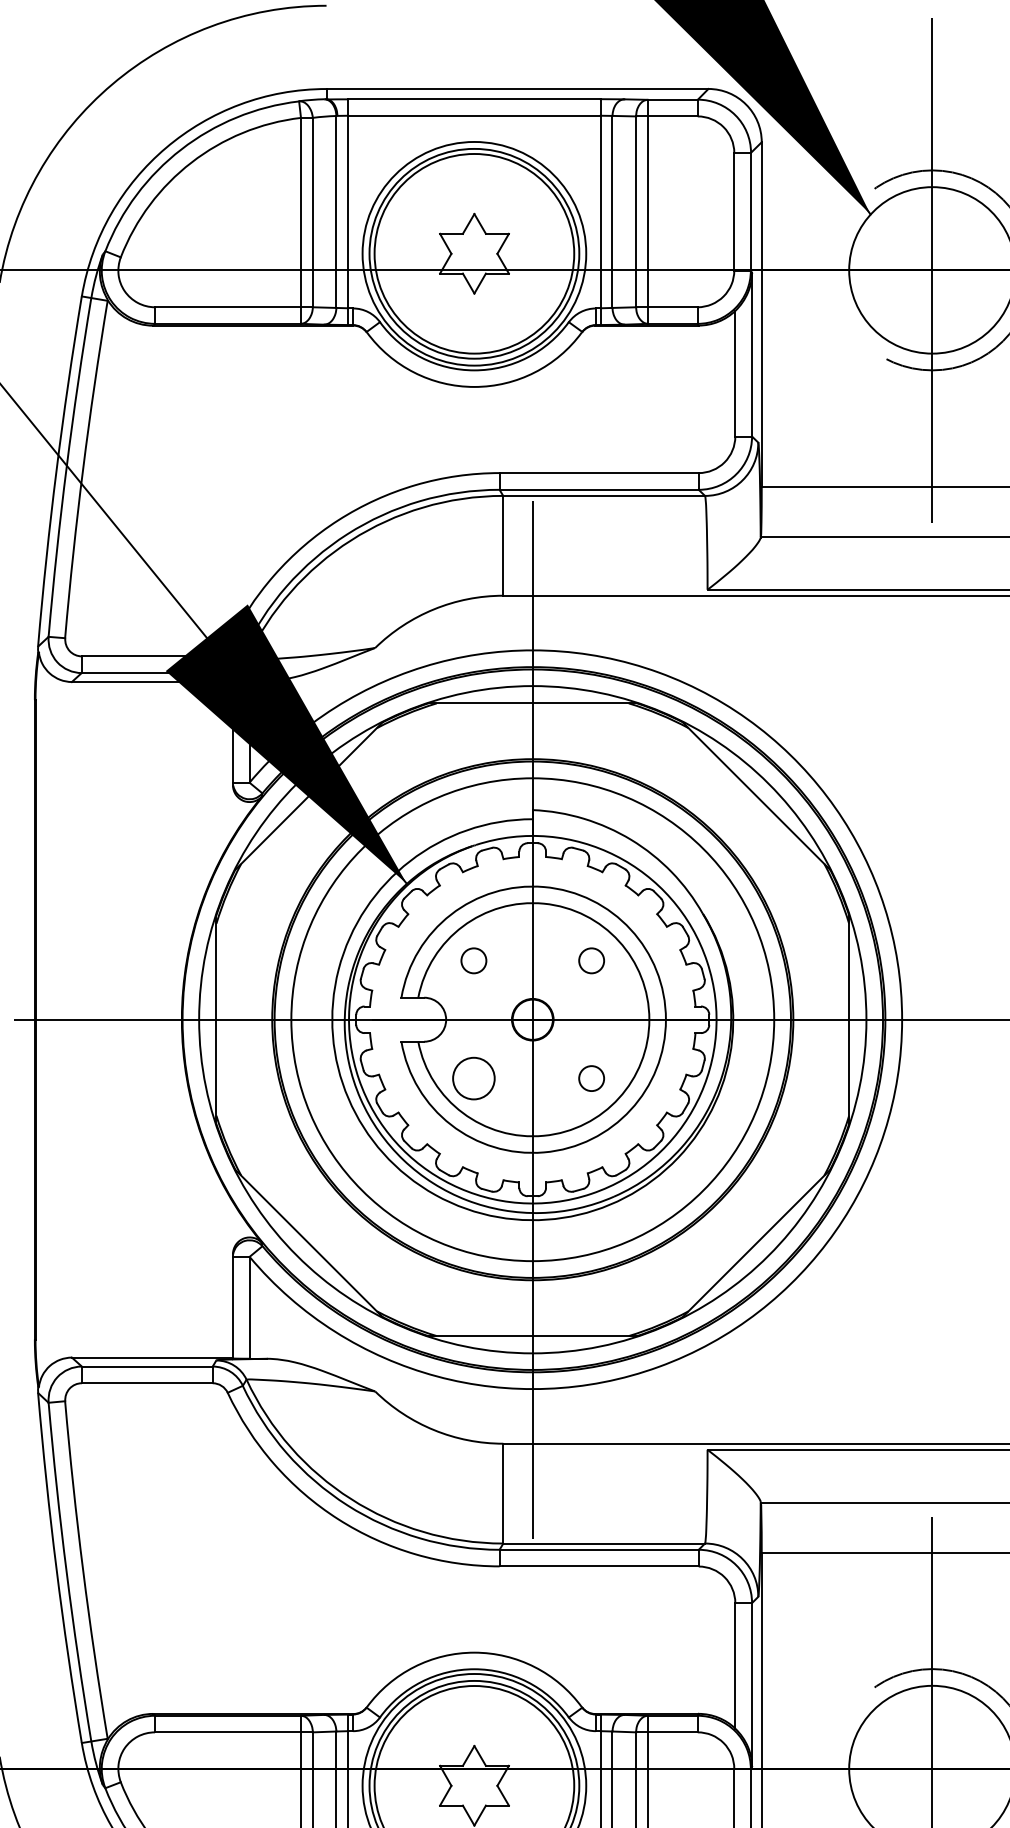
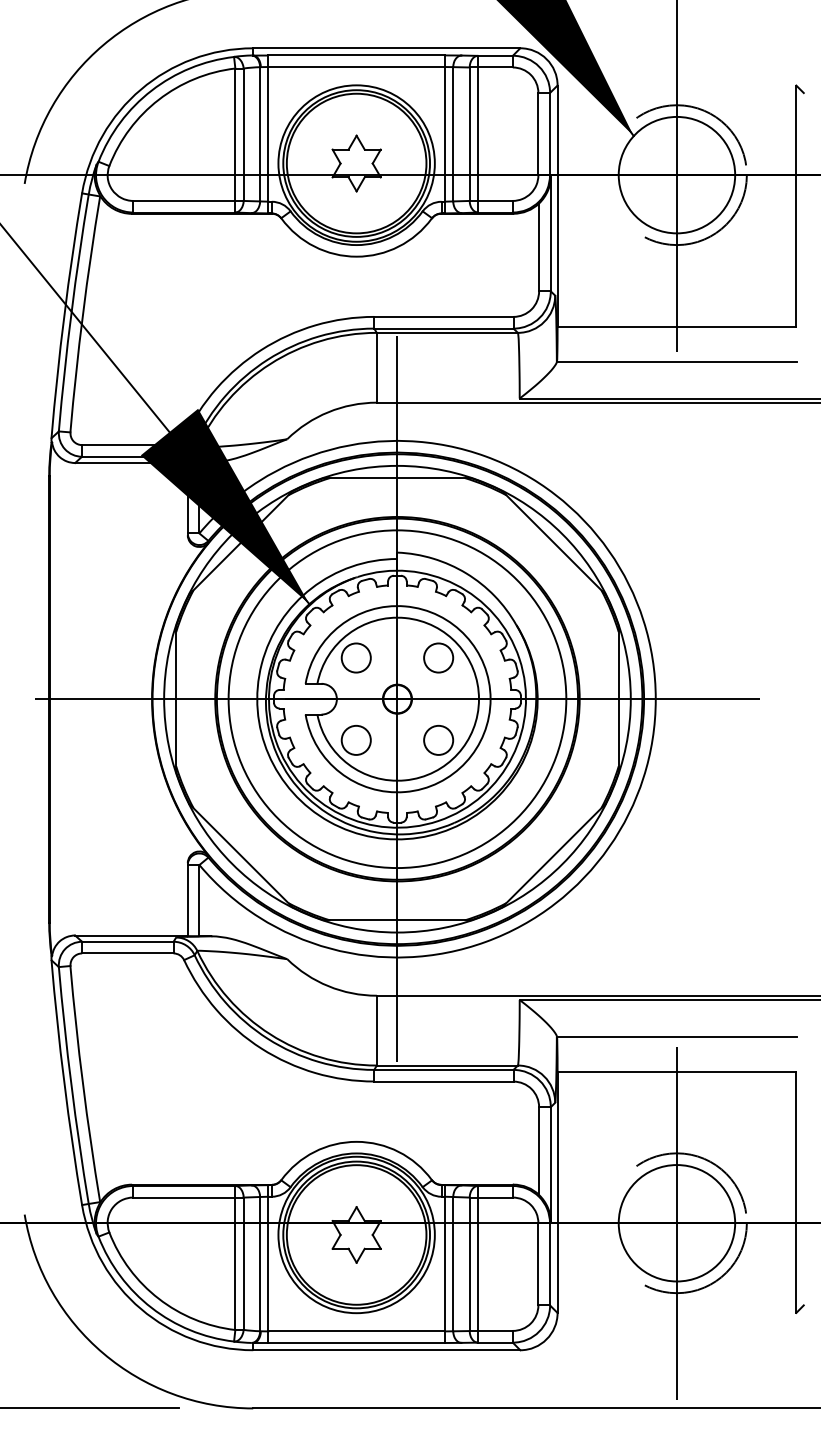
circle: (472, 960) -> (355, 657), size x1.67
circle: (591, 960) -> (438, 657), size x1.67
circle: (591, 1077) -> (438, 739), size x1.67

